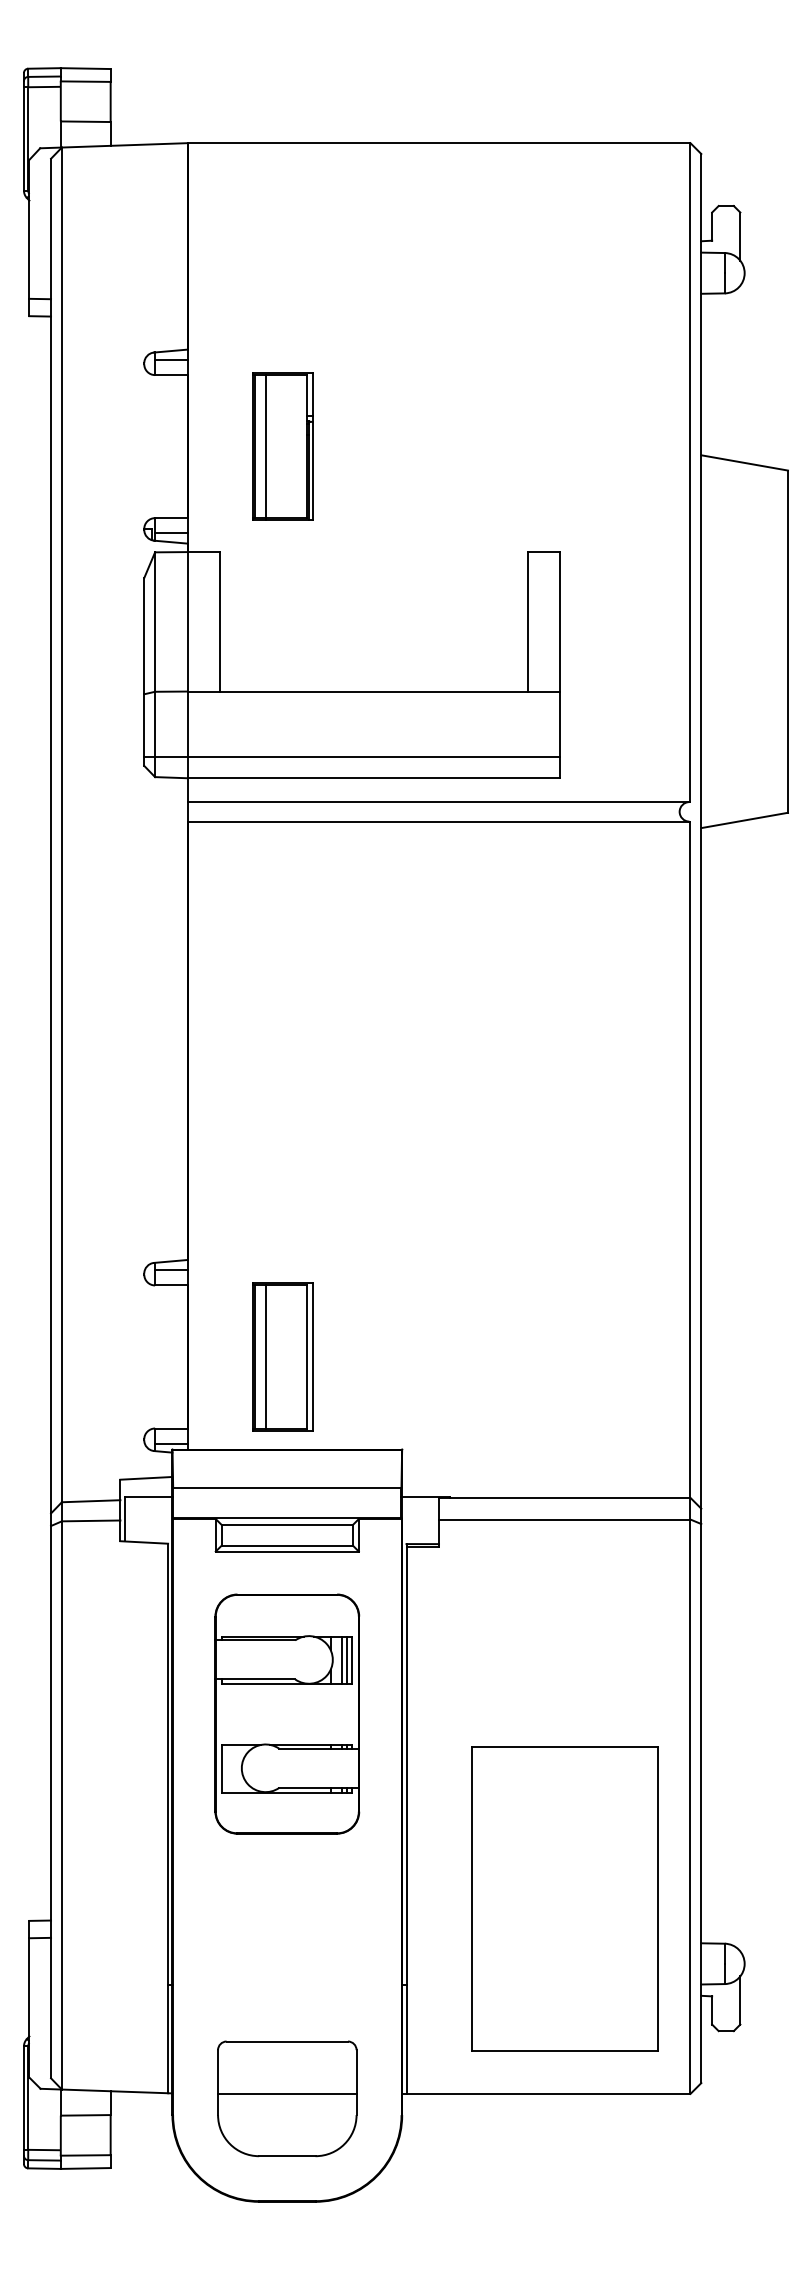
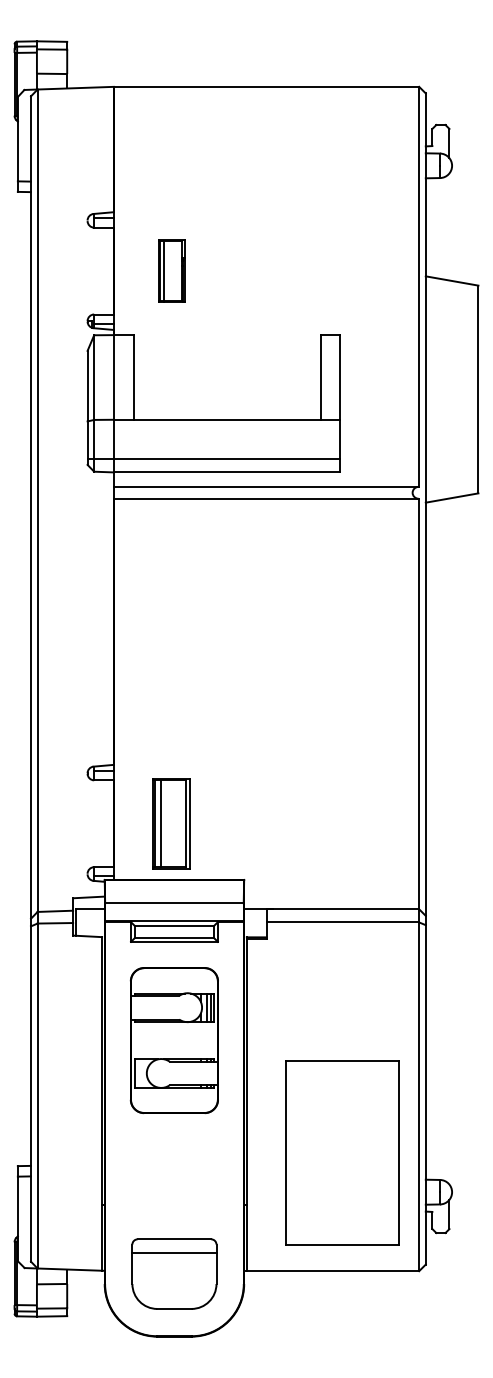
part: (282, 445) -> (171, 270), size x0.7
line: (287, 2094) -> (174, 1253), moved

